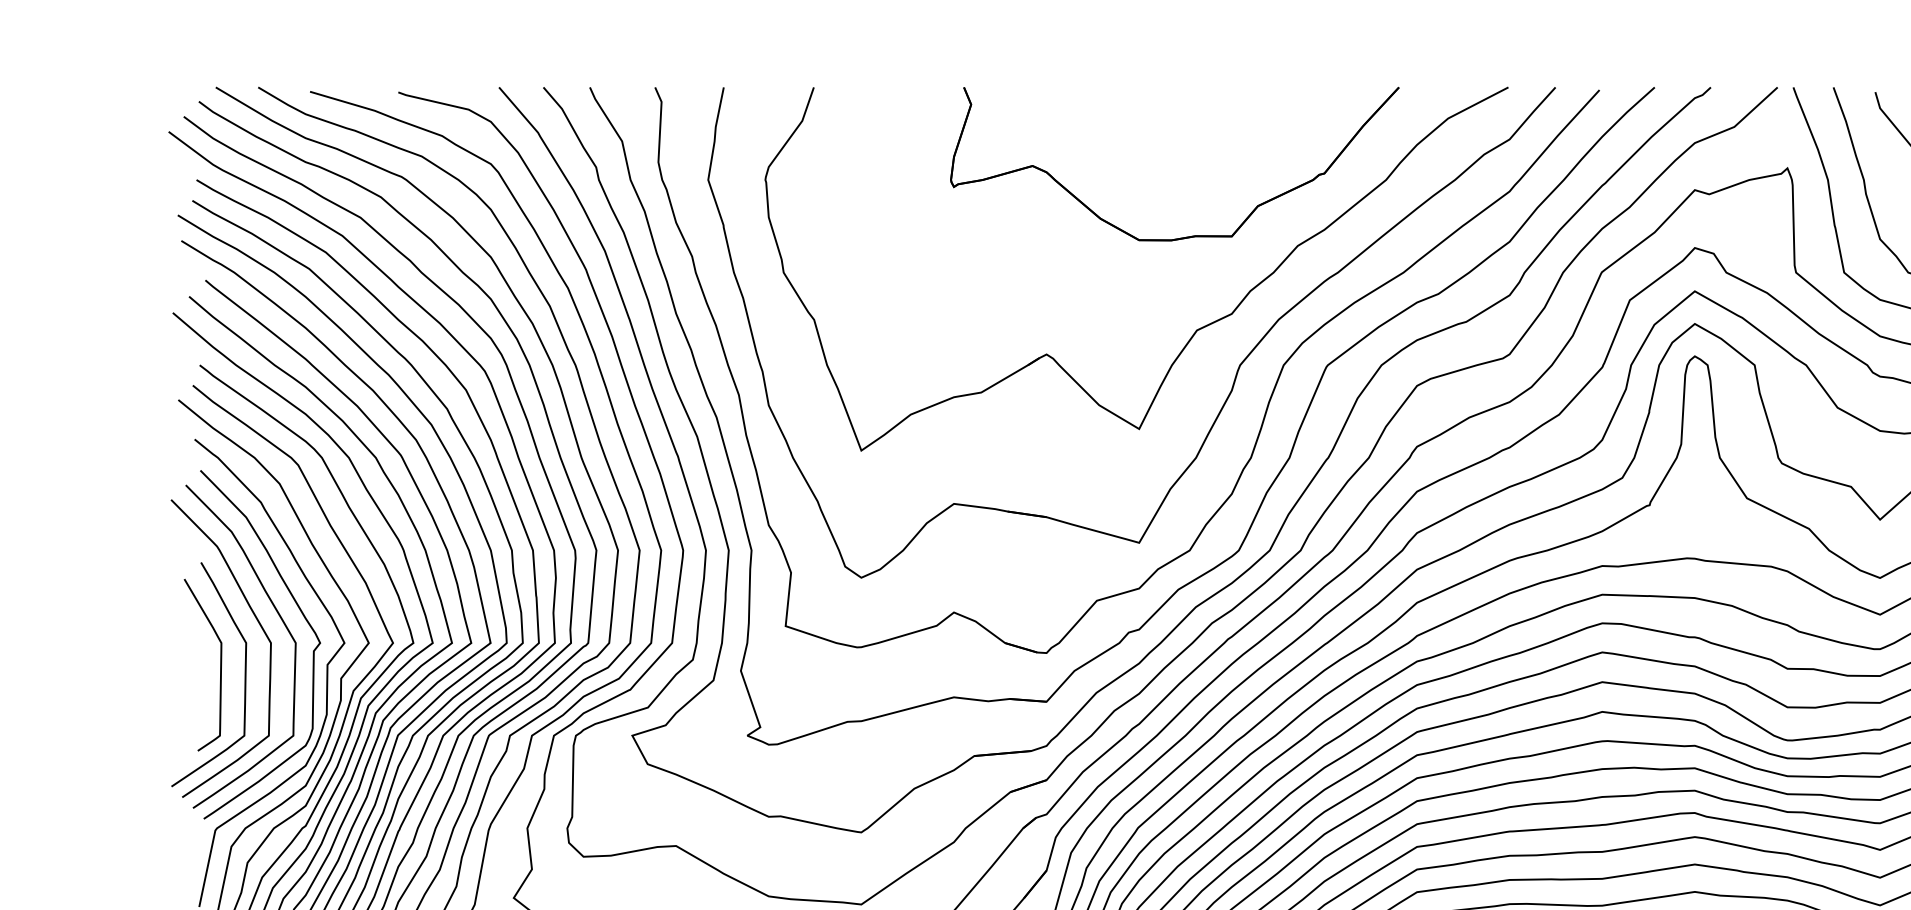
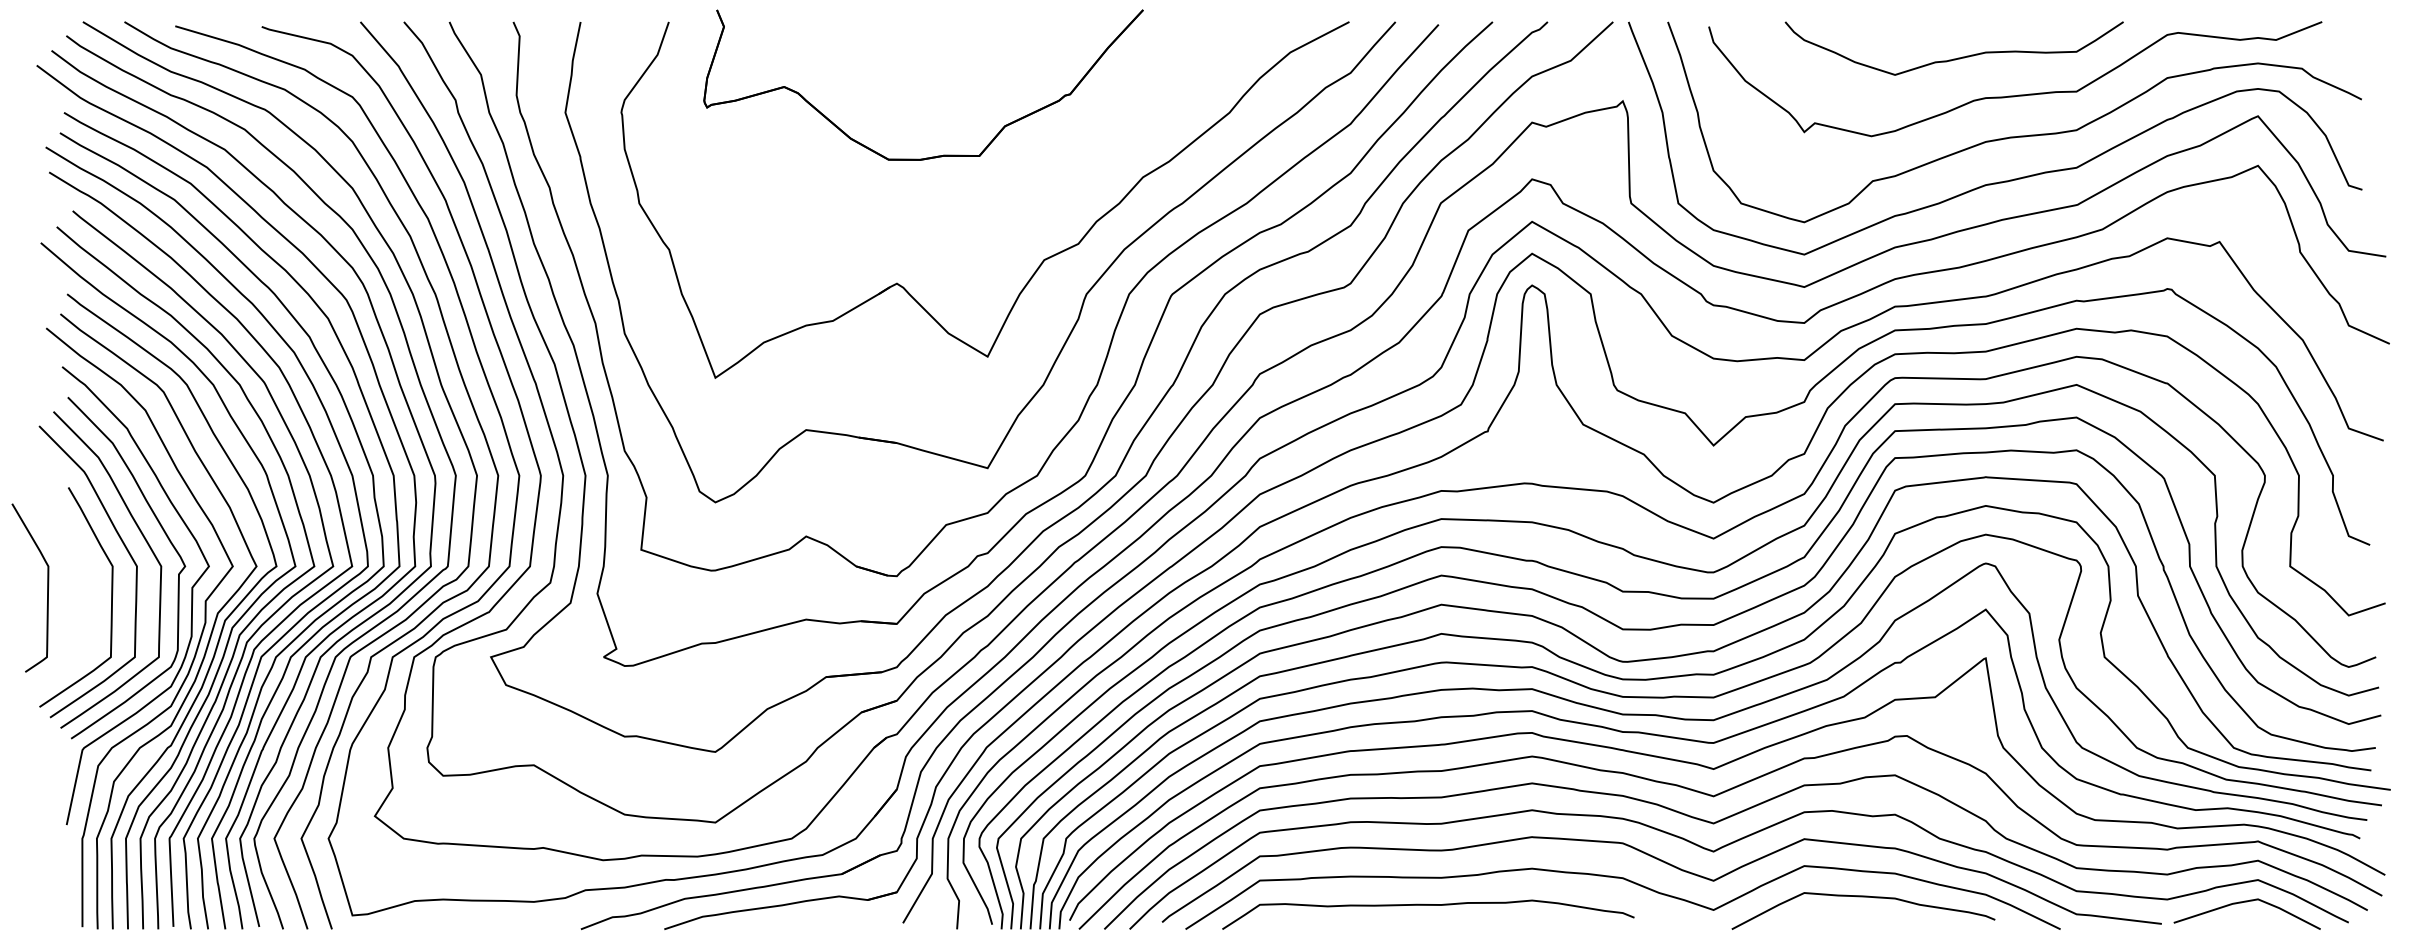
part: (1189, 235) -> (937, 155), moved
curve: (220, 664) -> (47, 587), moved

